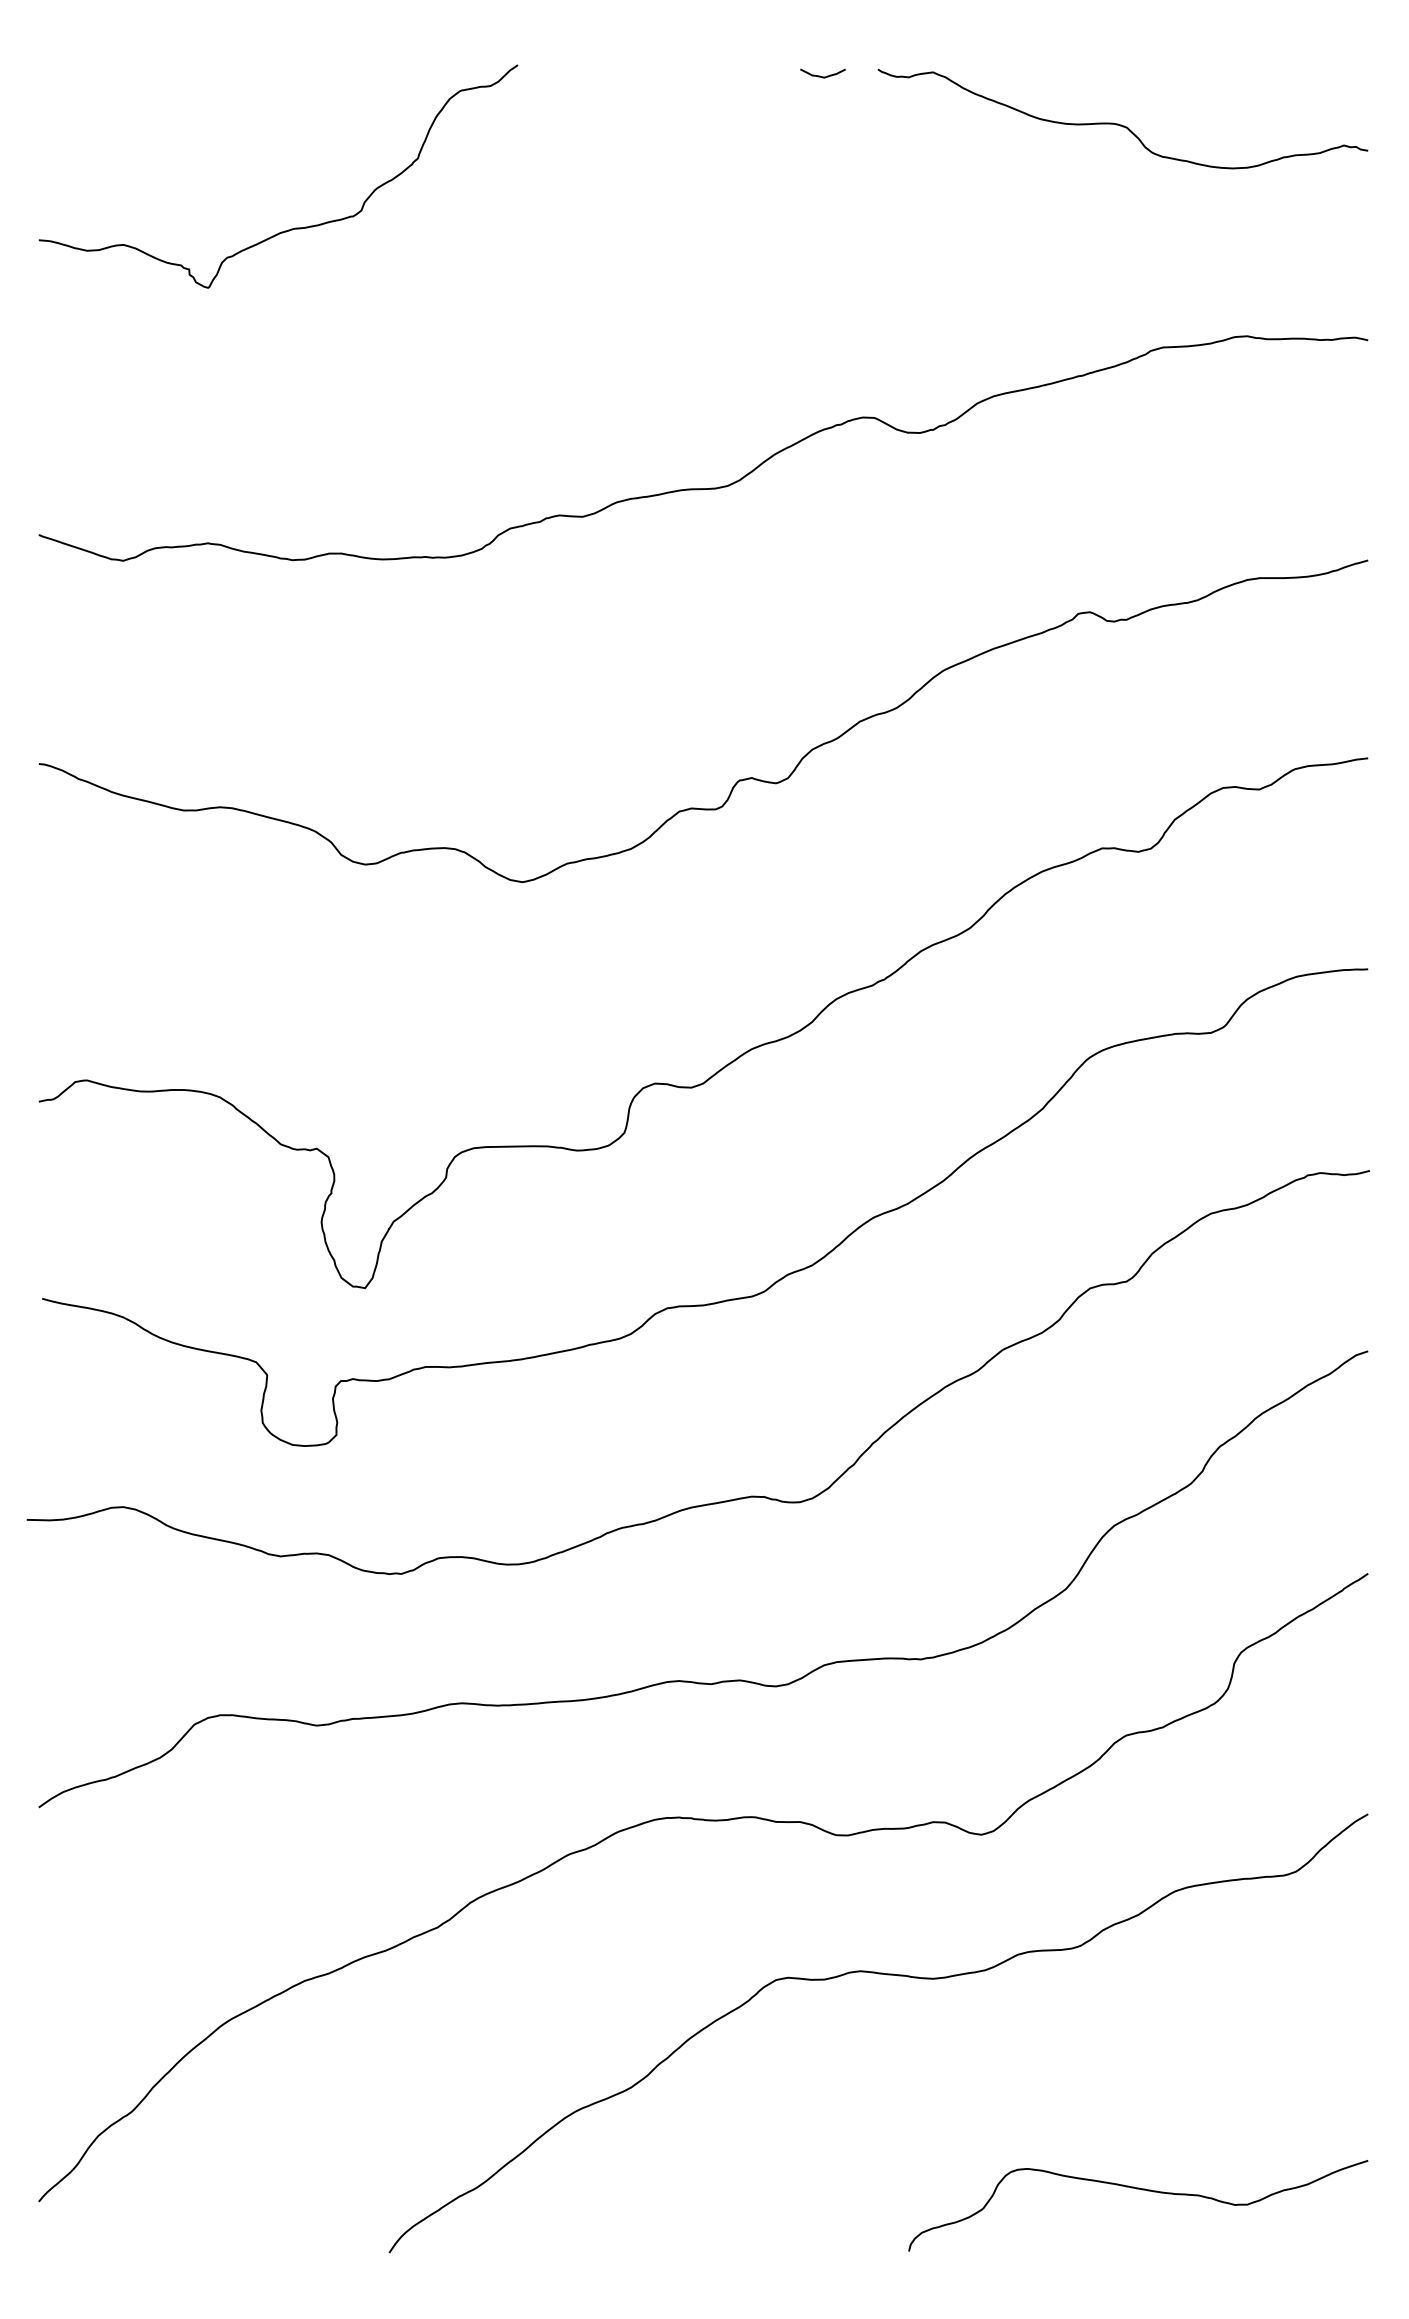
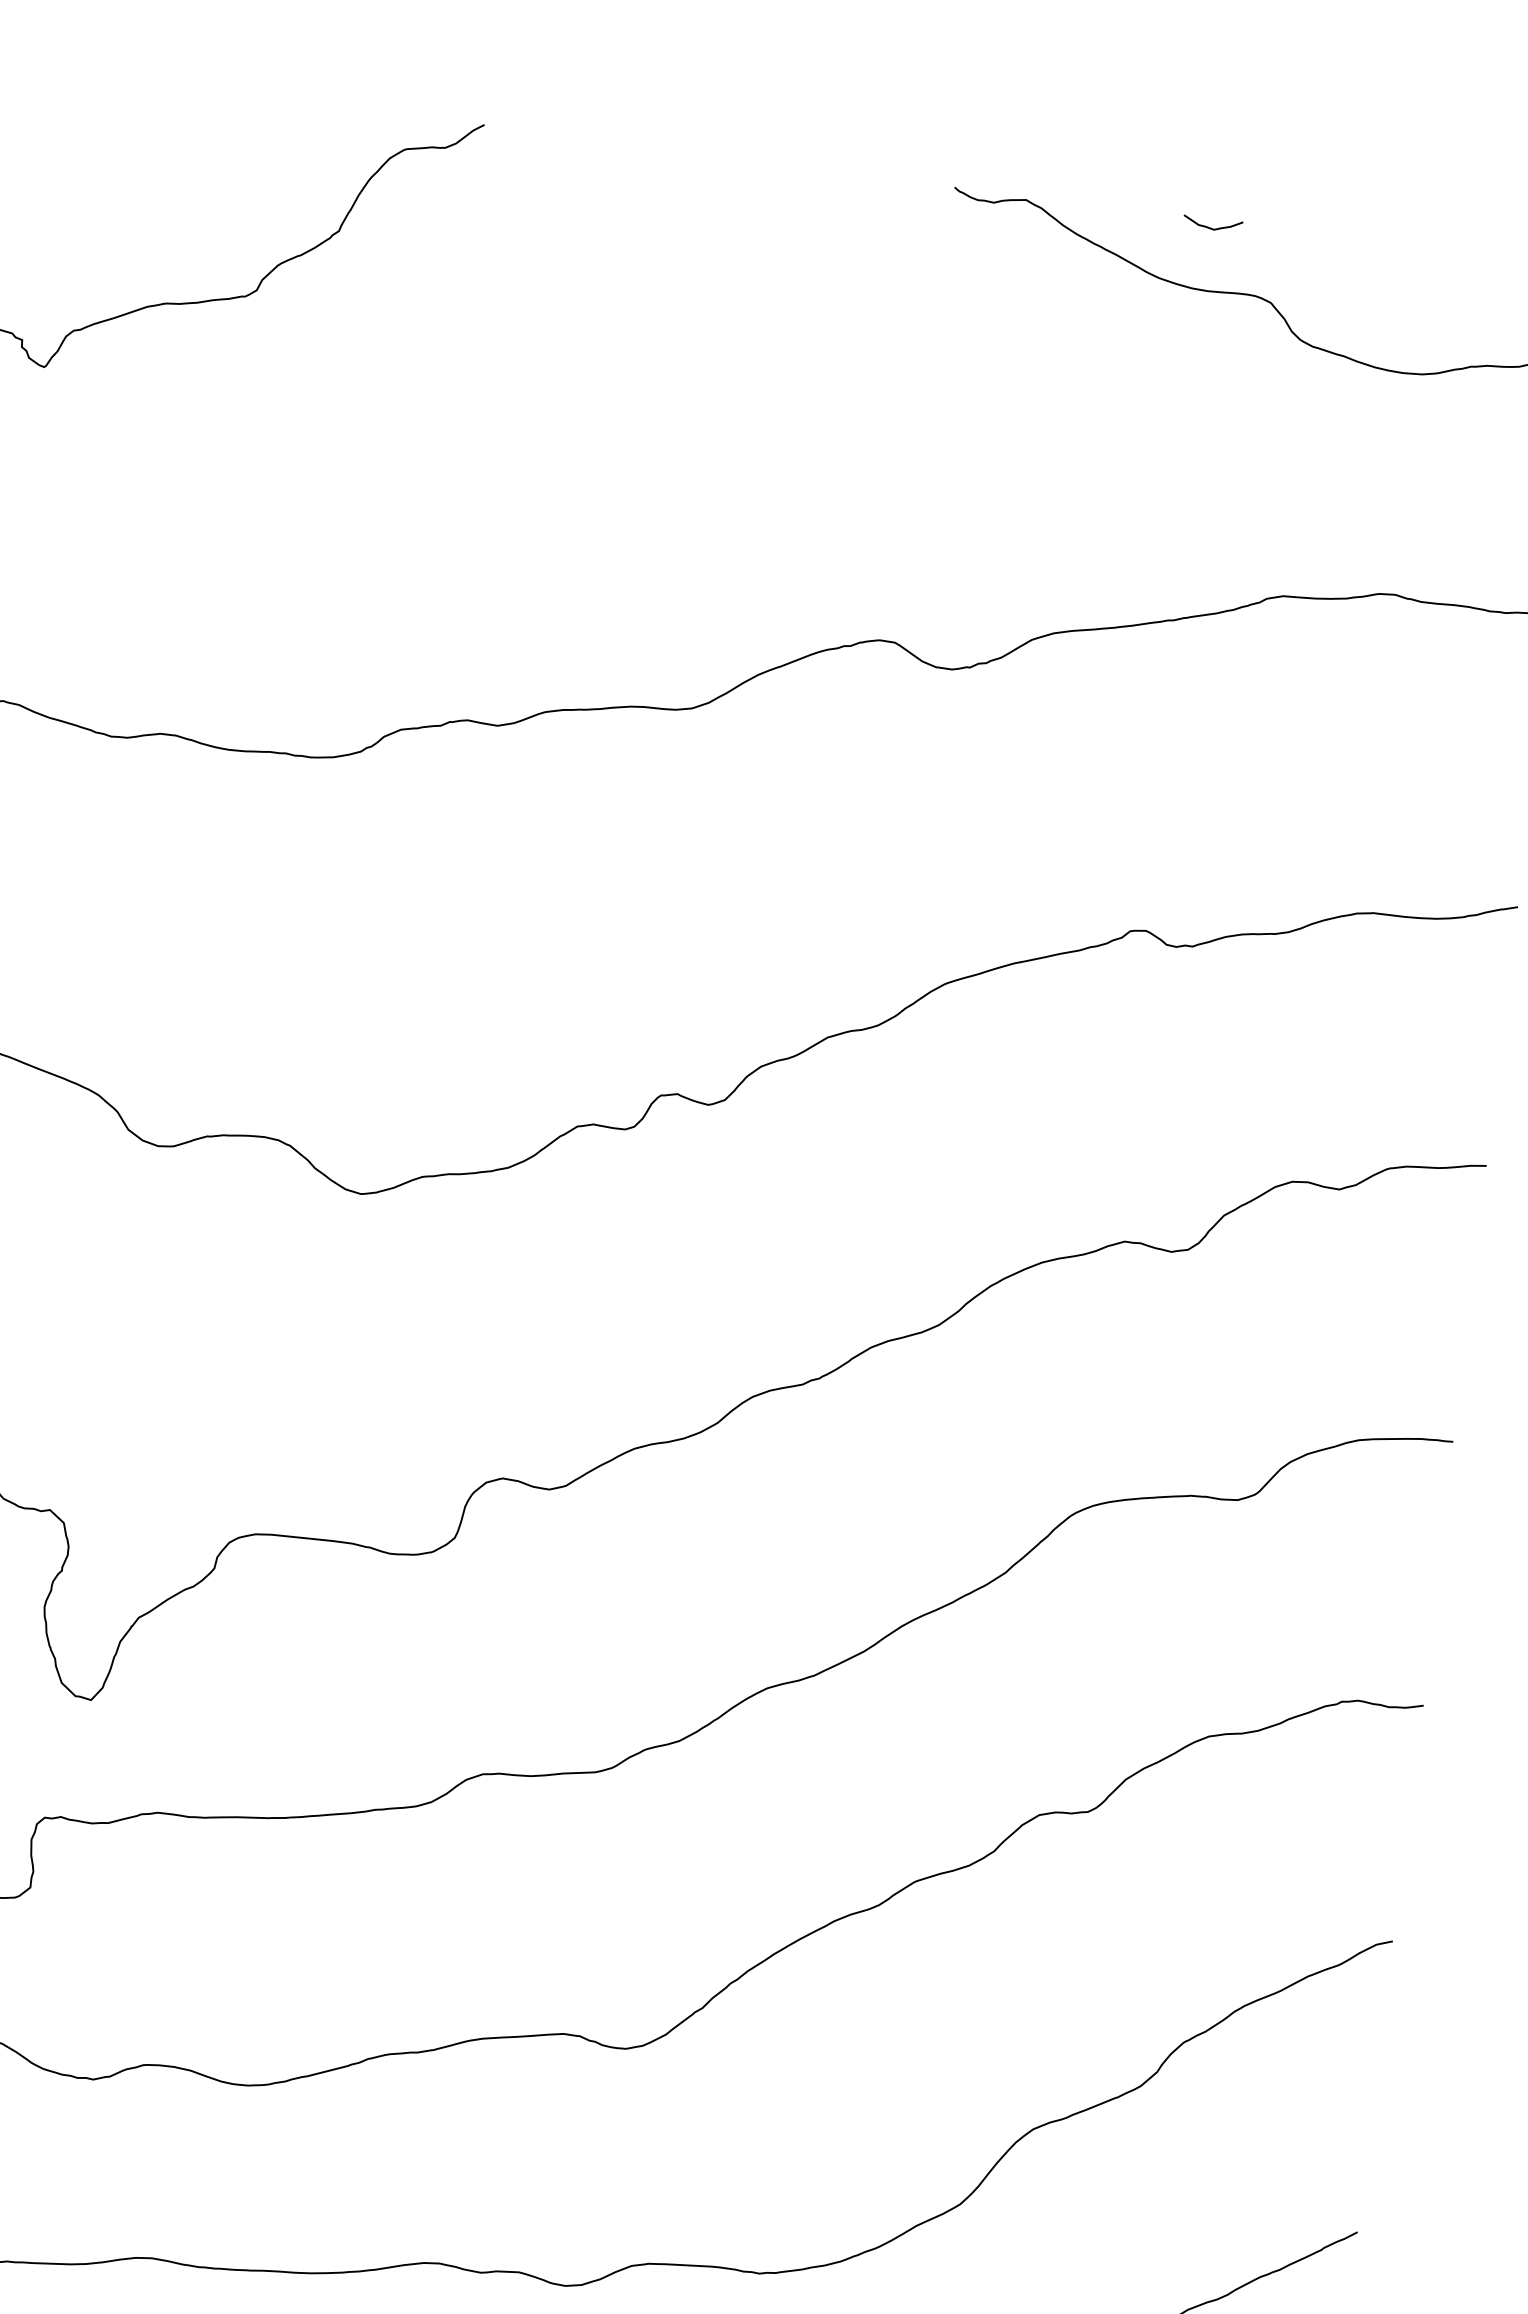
curve: (820, 75) -> (1209, 226), moved

